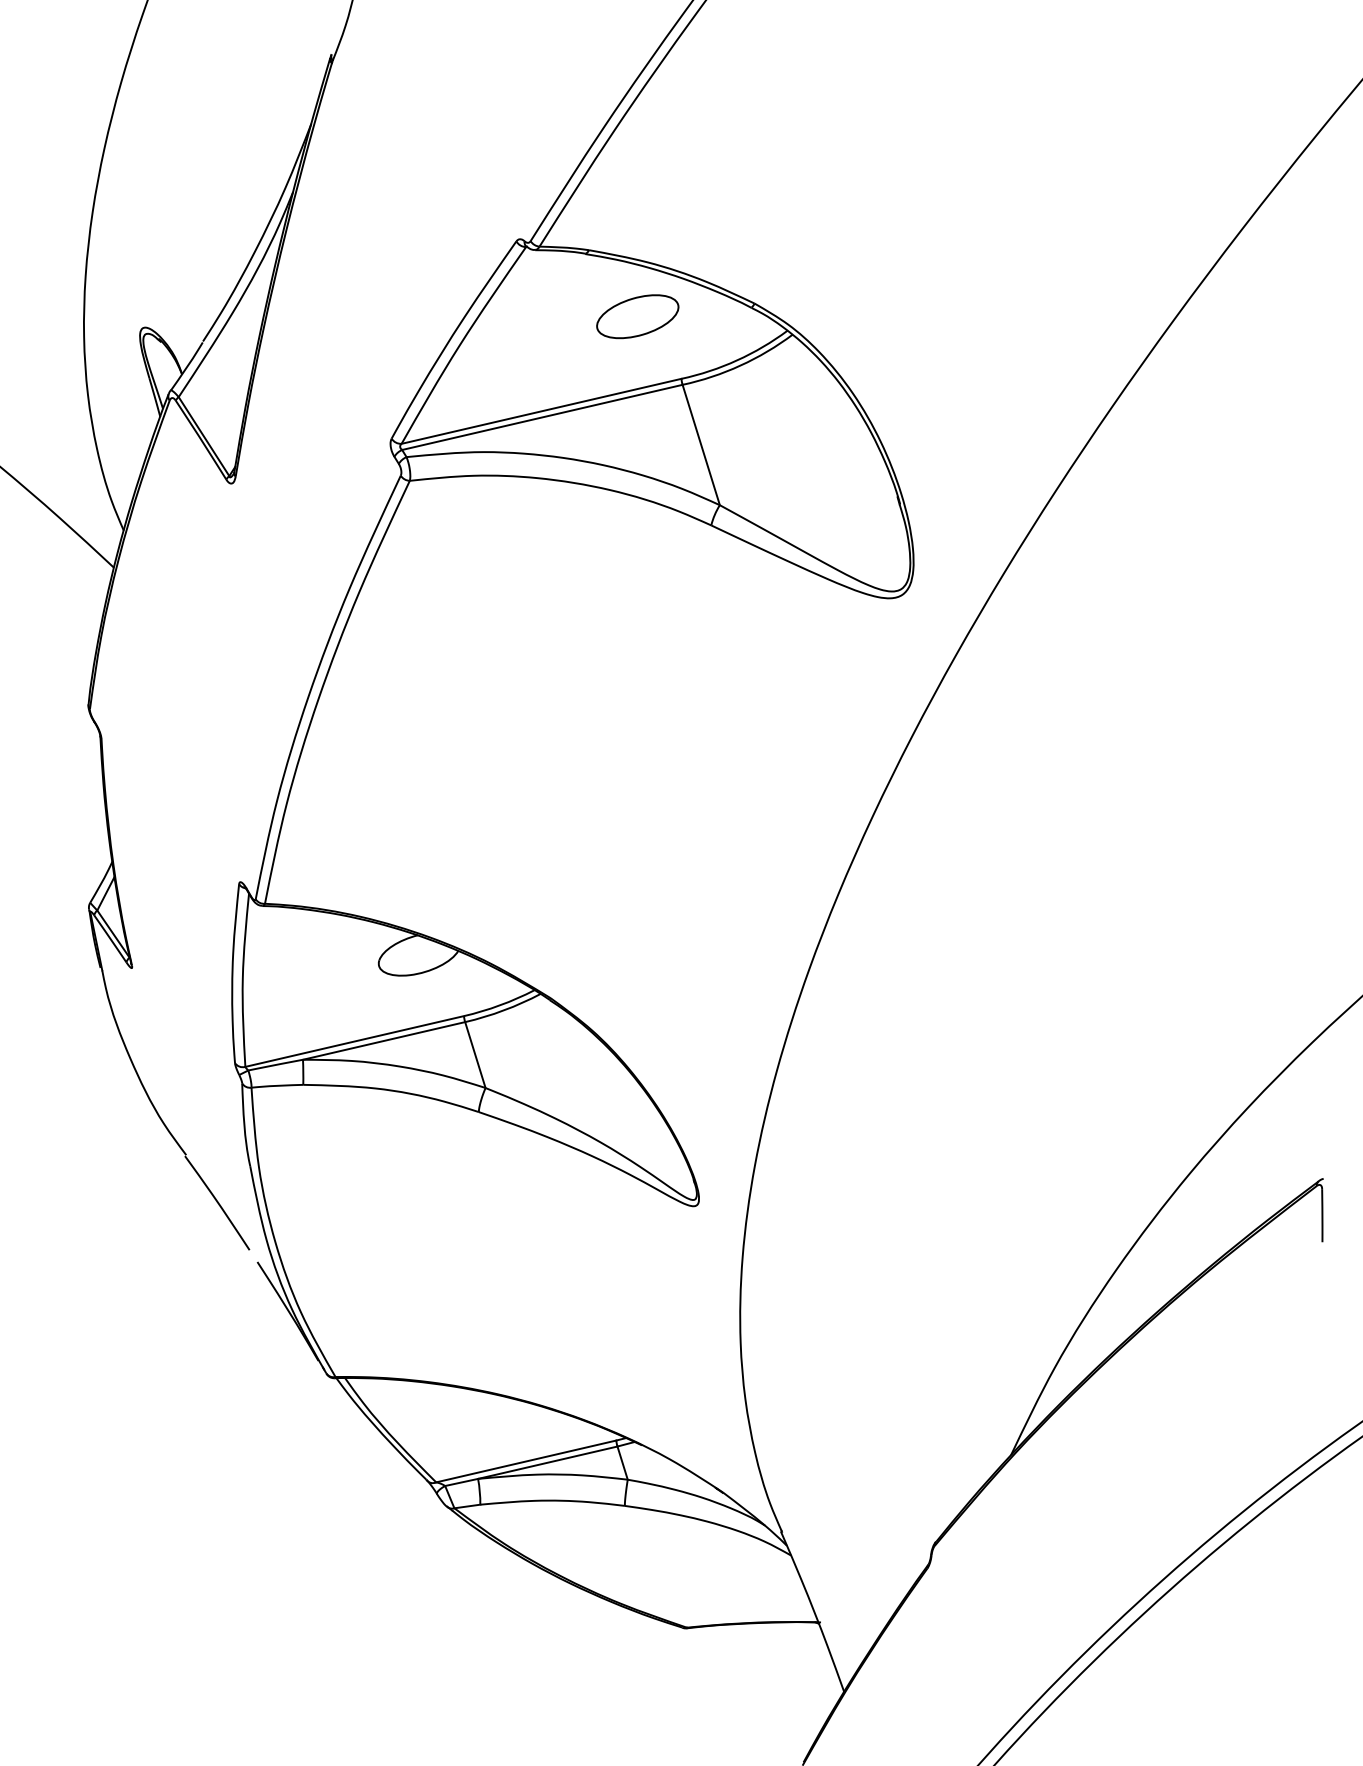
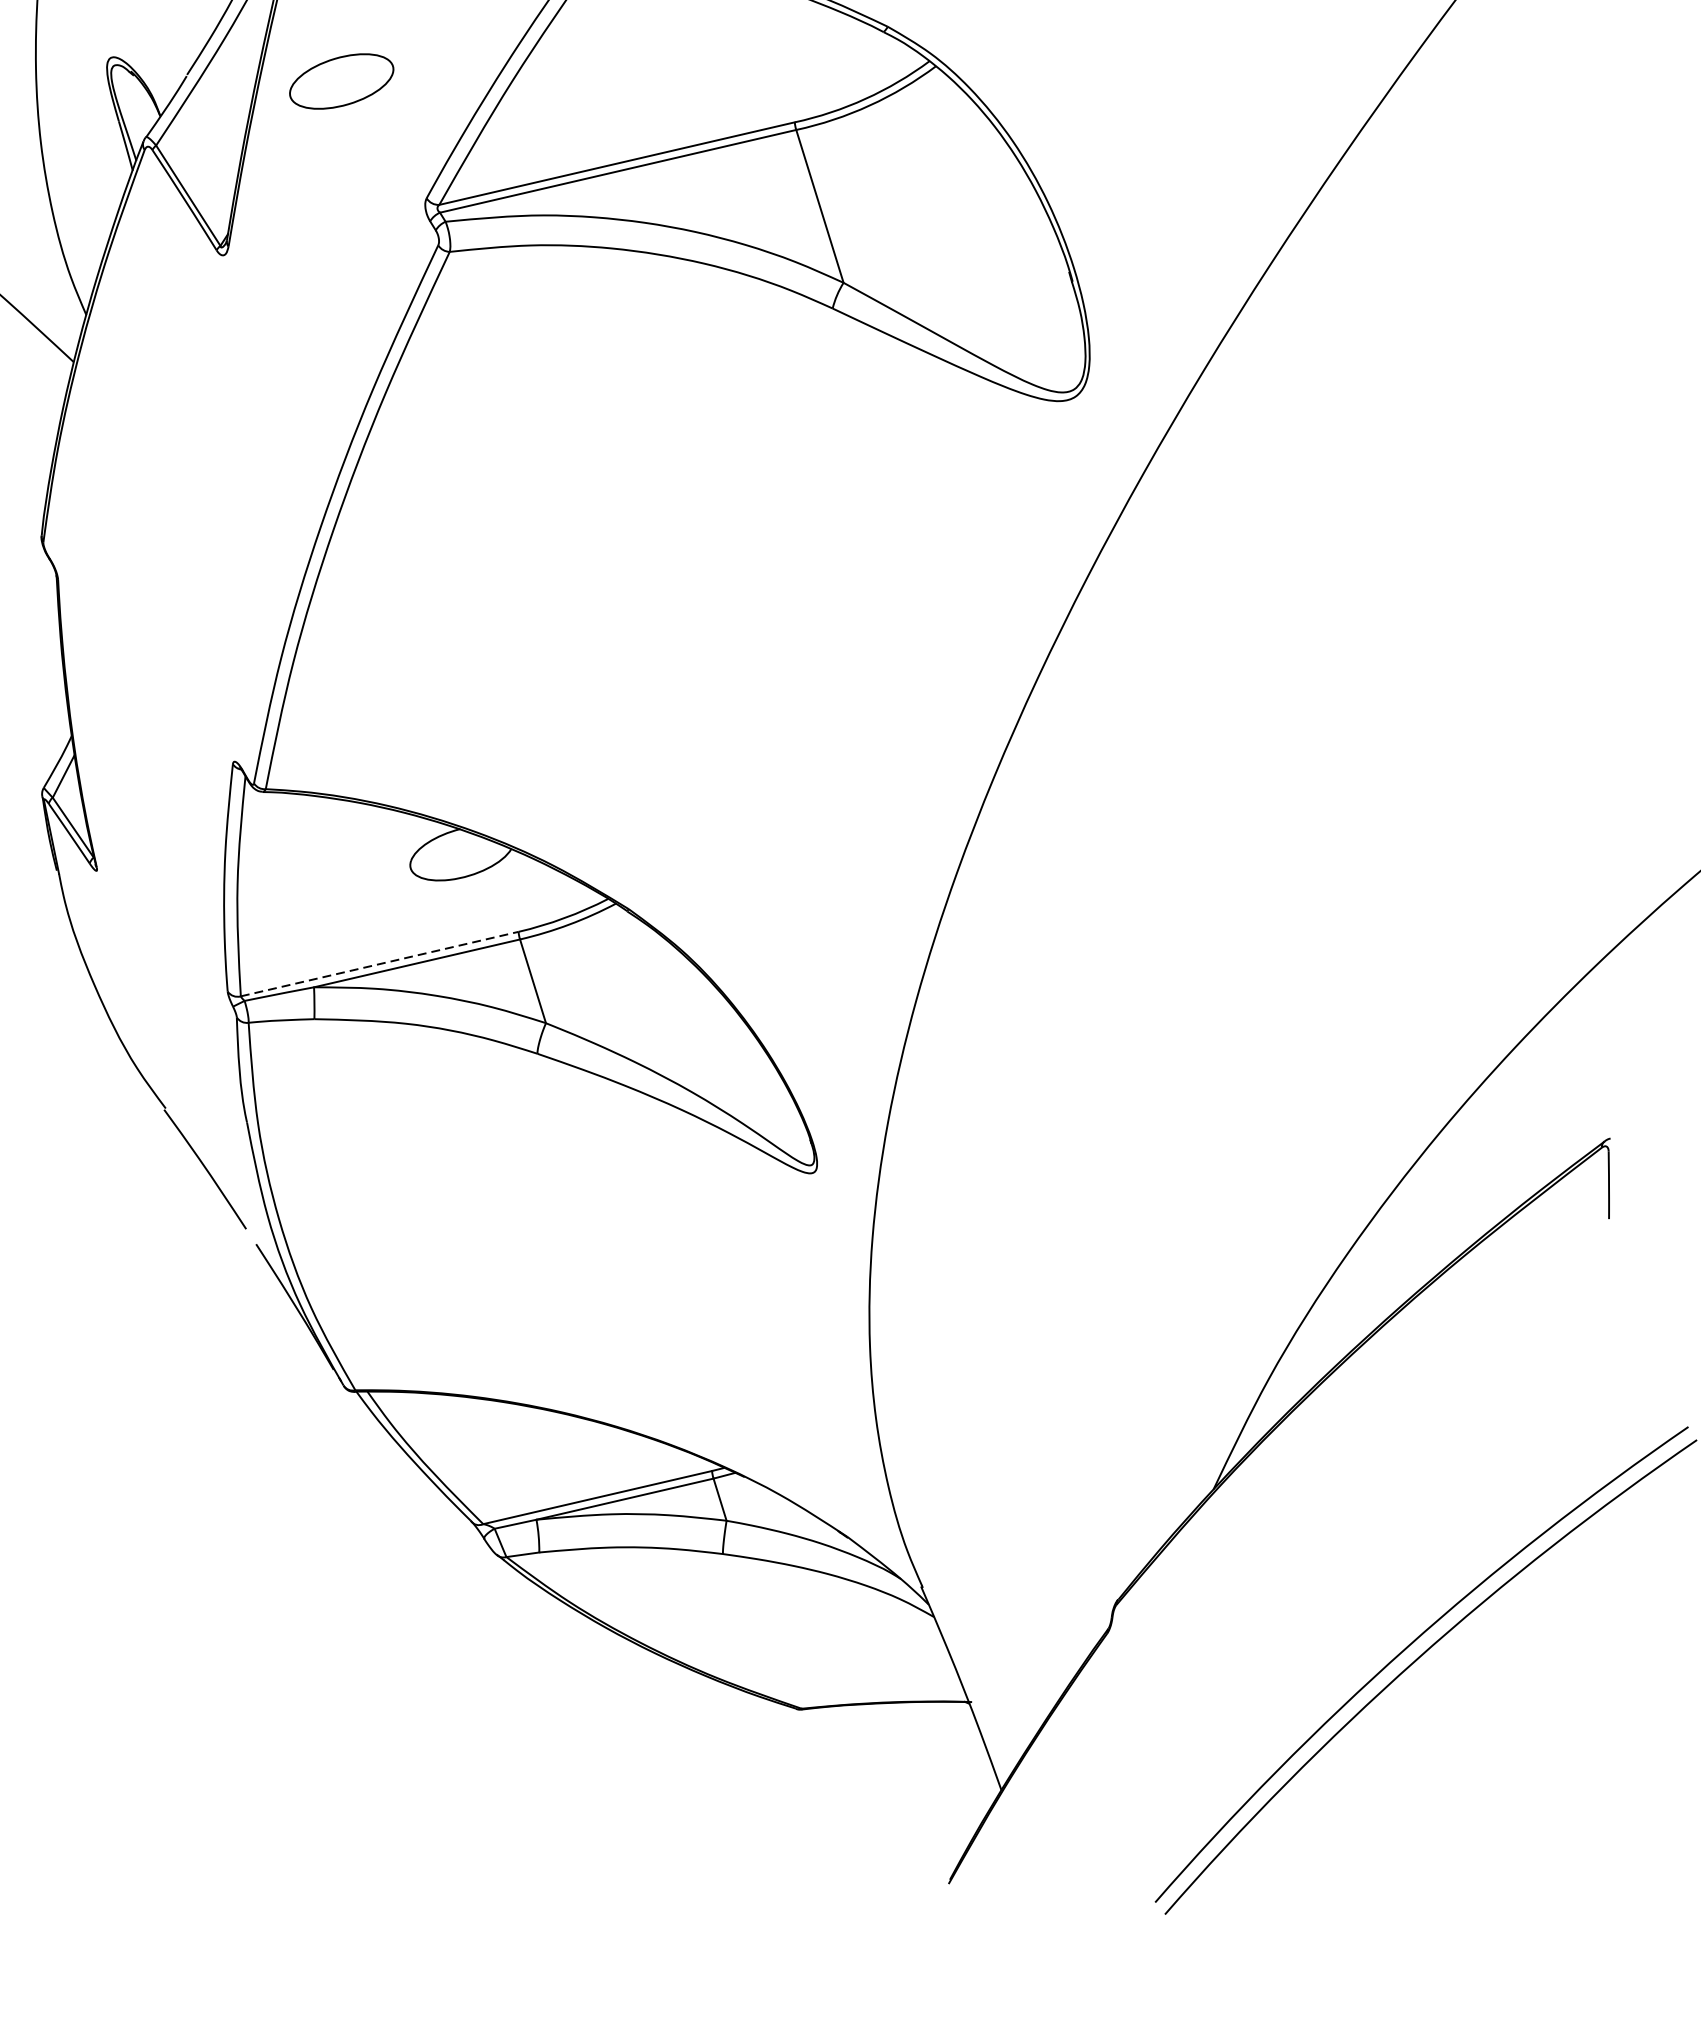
part: (637, 316) -> (341, 81), moved
line: (355, 1041) -> (380, 964), solid -> dashed

